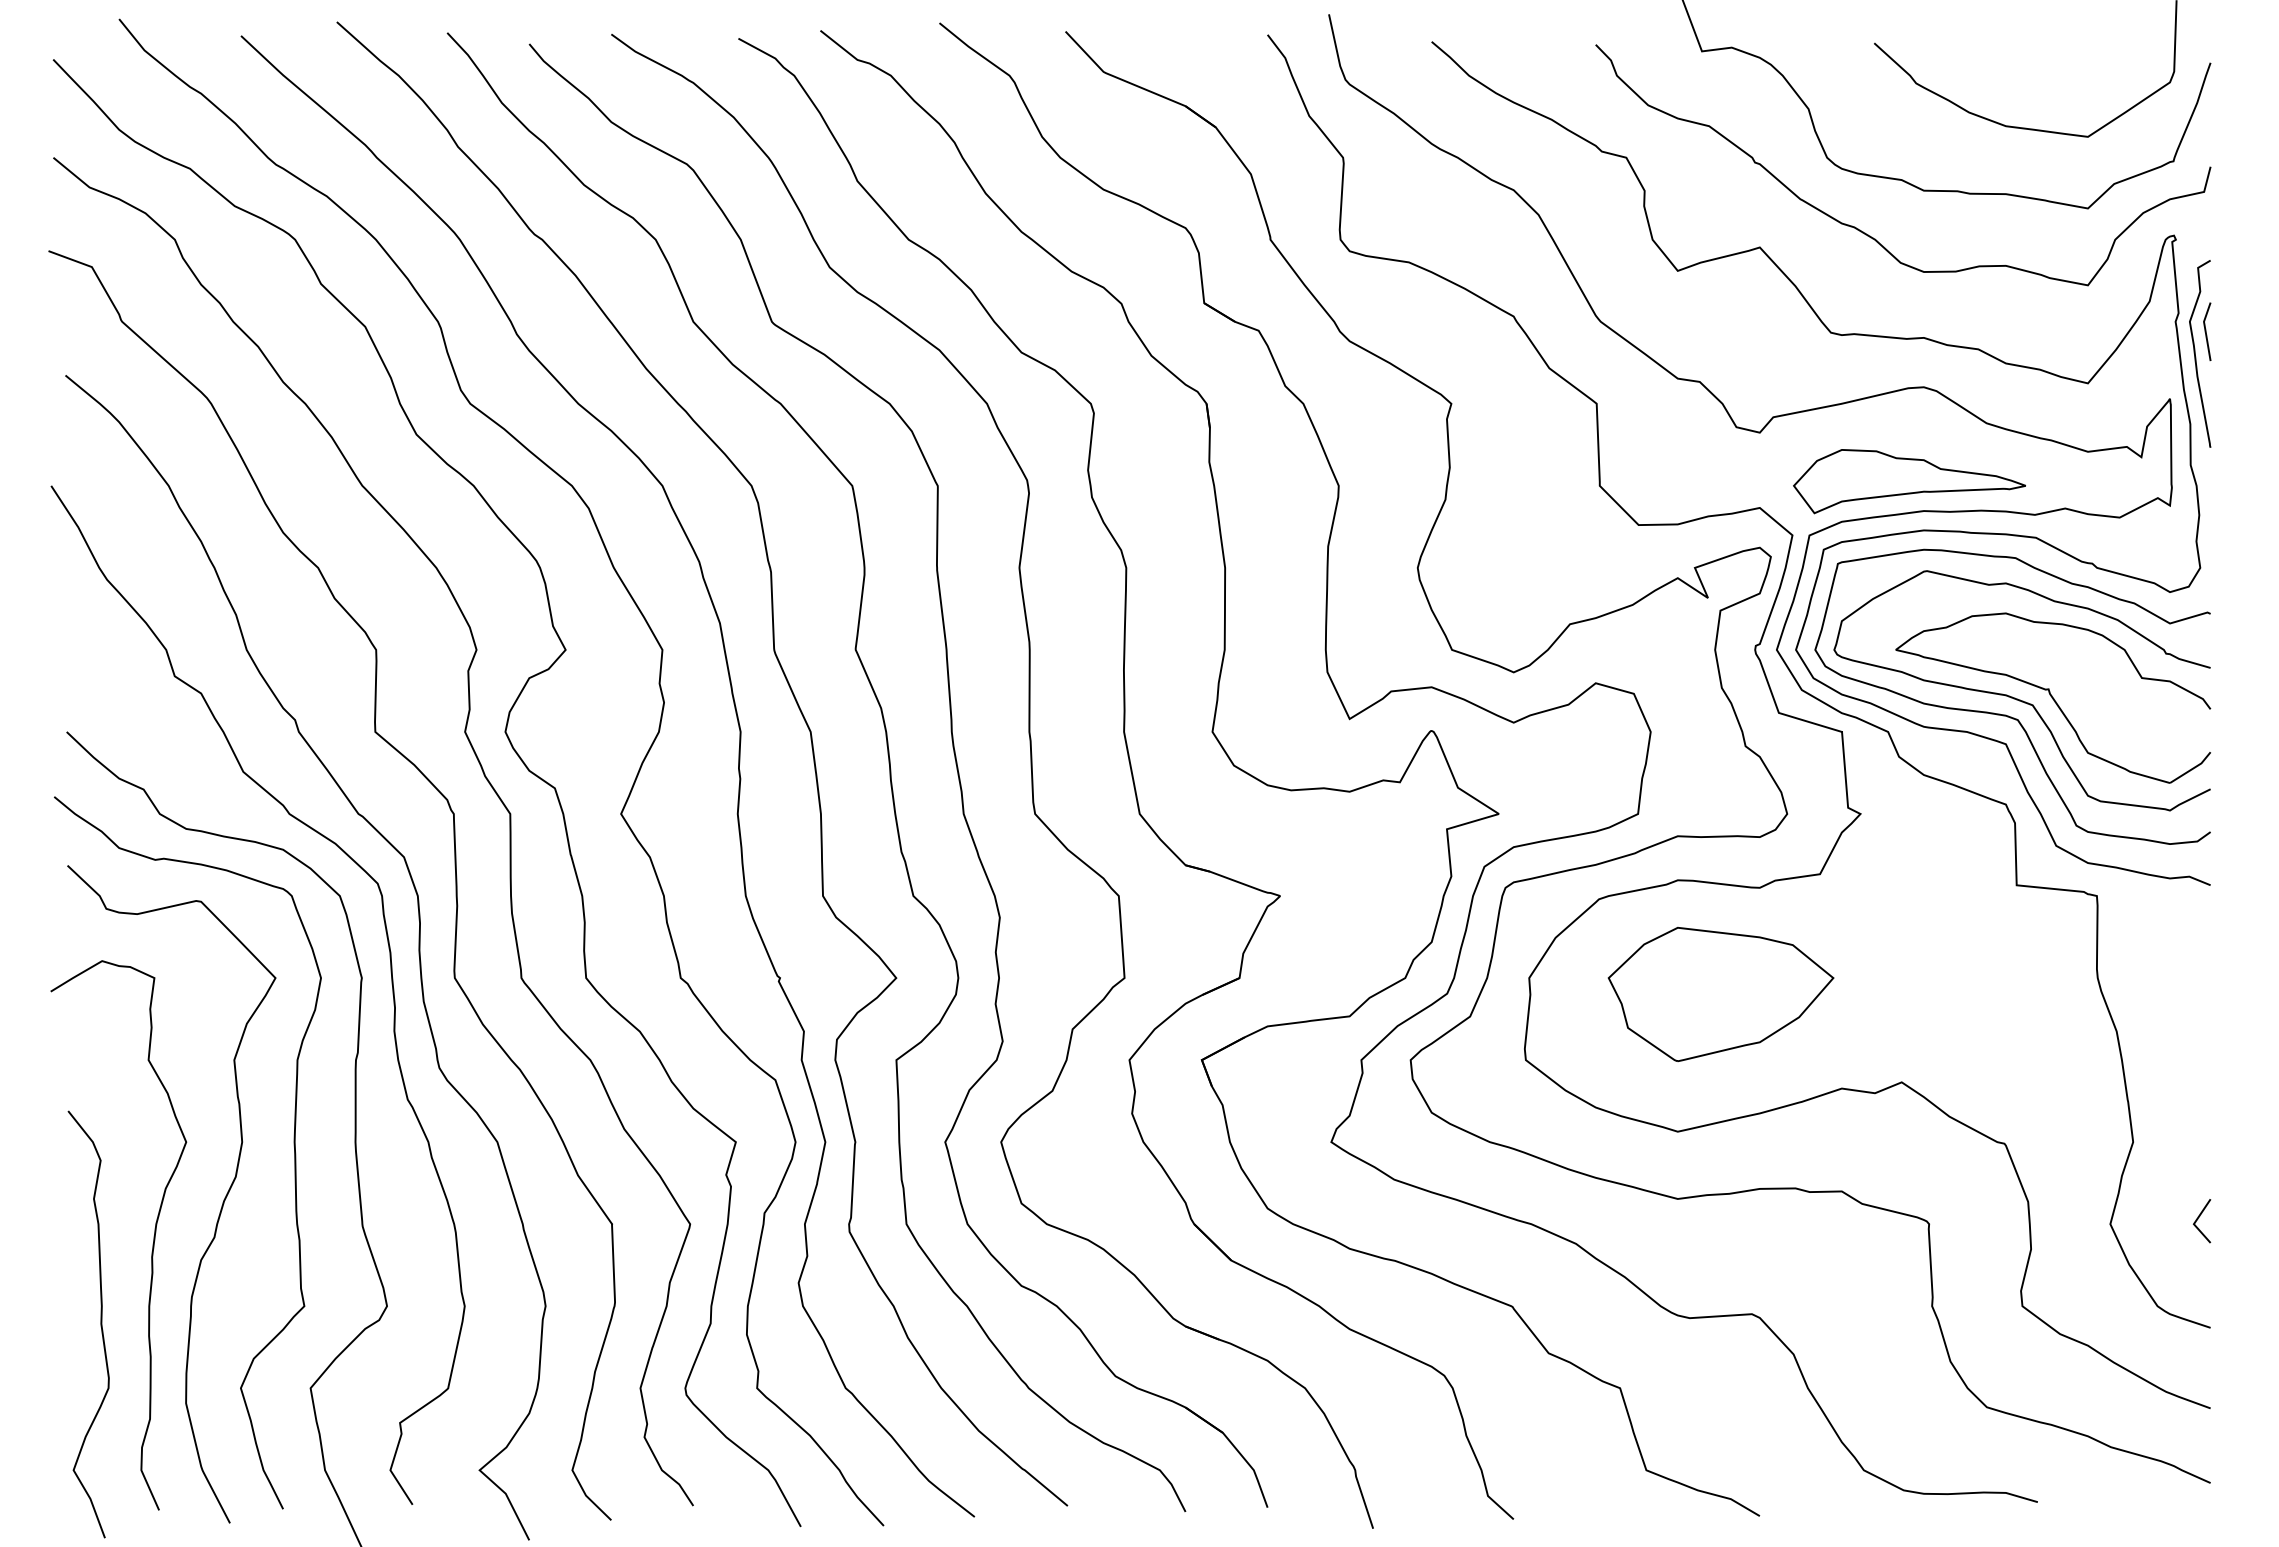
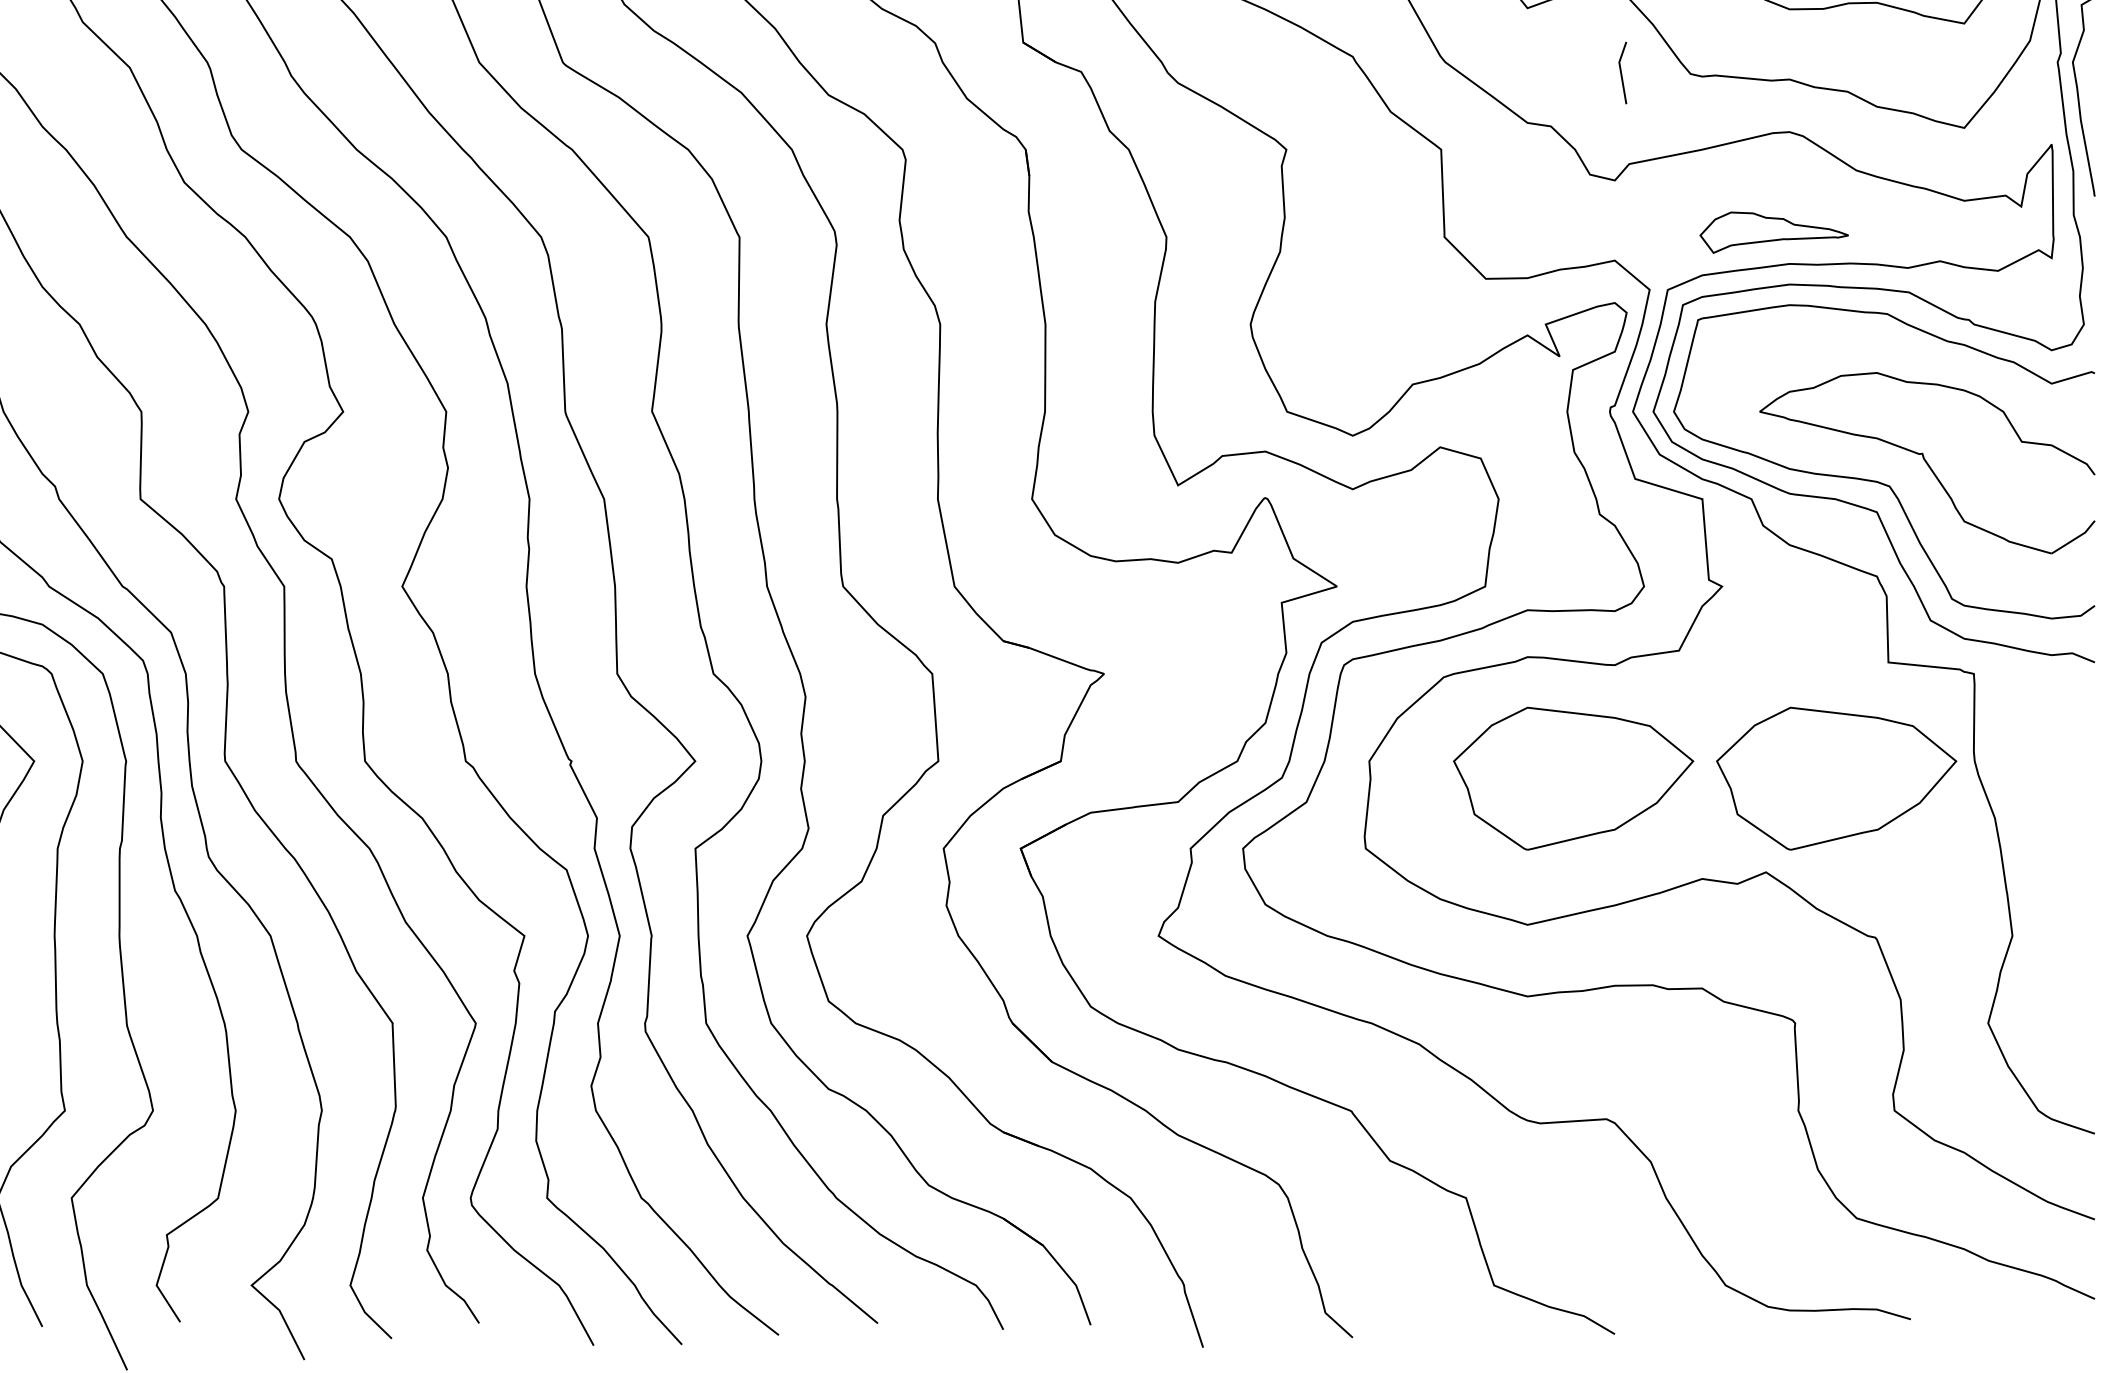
line: (2206, 331) -> (1622, 72), moved
part: (1909, 481) -> (1774, 232), size x0.6
curve: (2017, 698) -> (1889, 463), removed
part: (1967, 994) -> (1836, 778), added
line: (2198, 1219) -> (2082, 1018), removed

